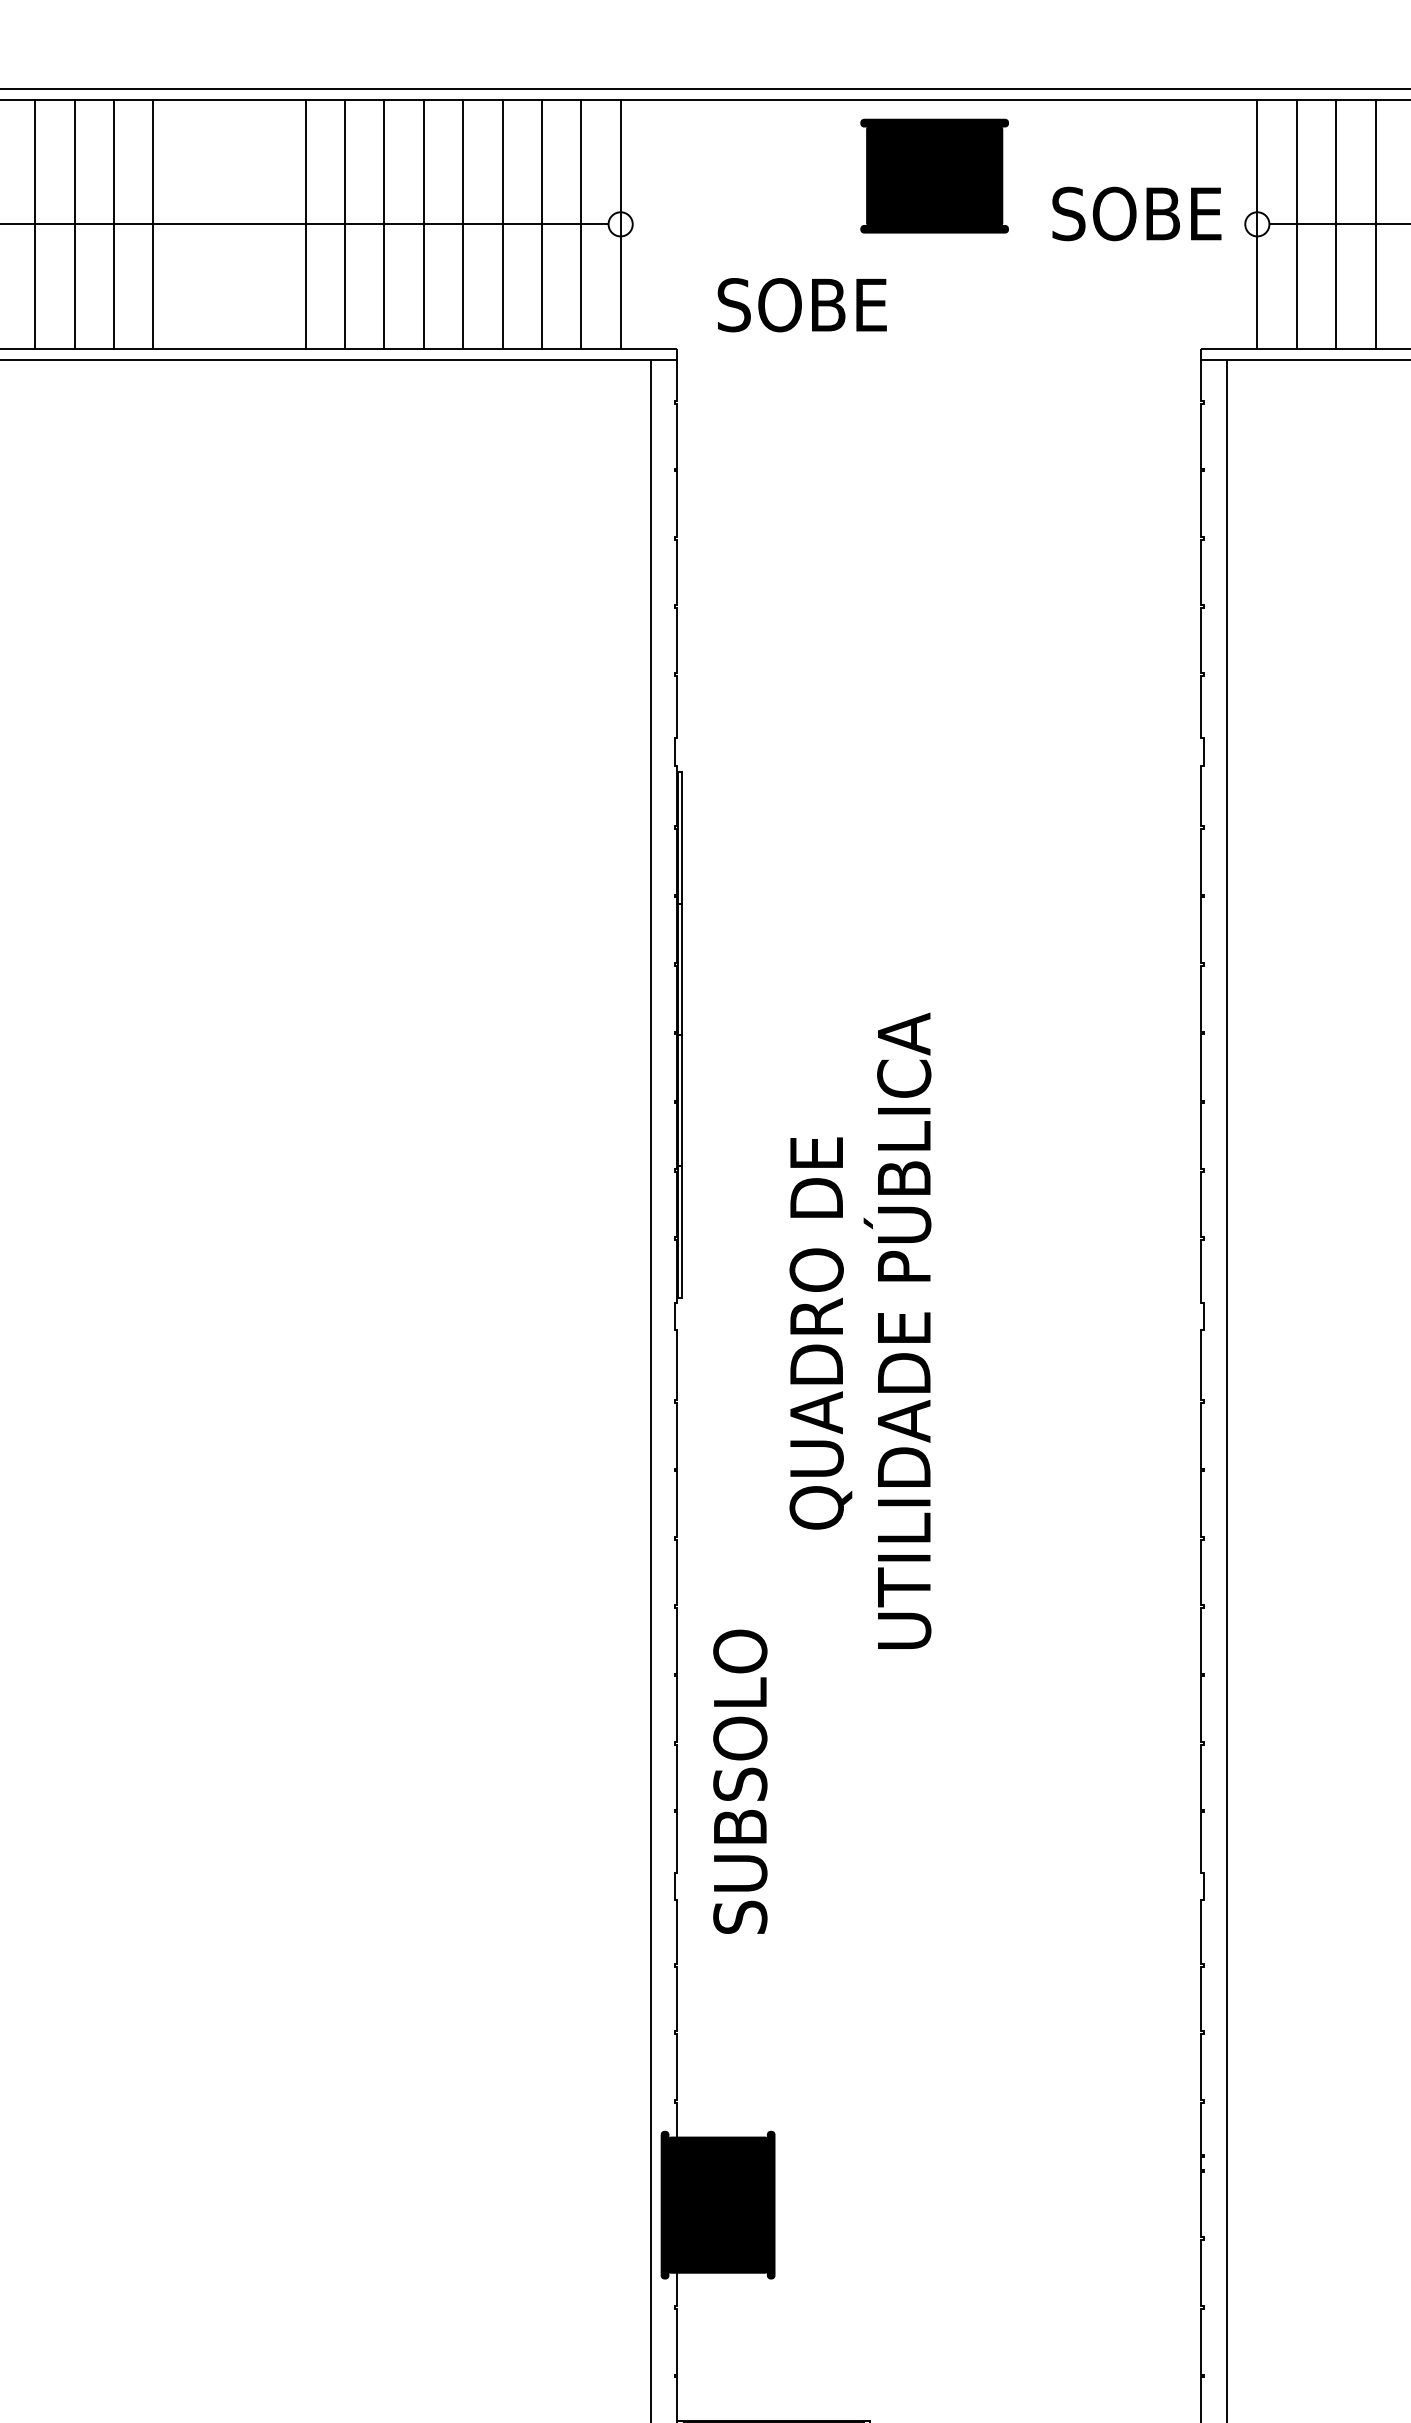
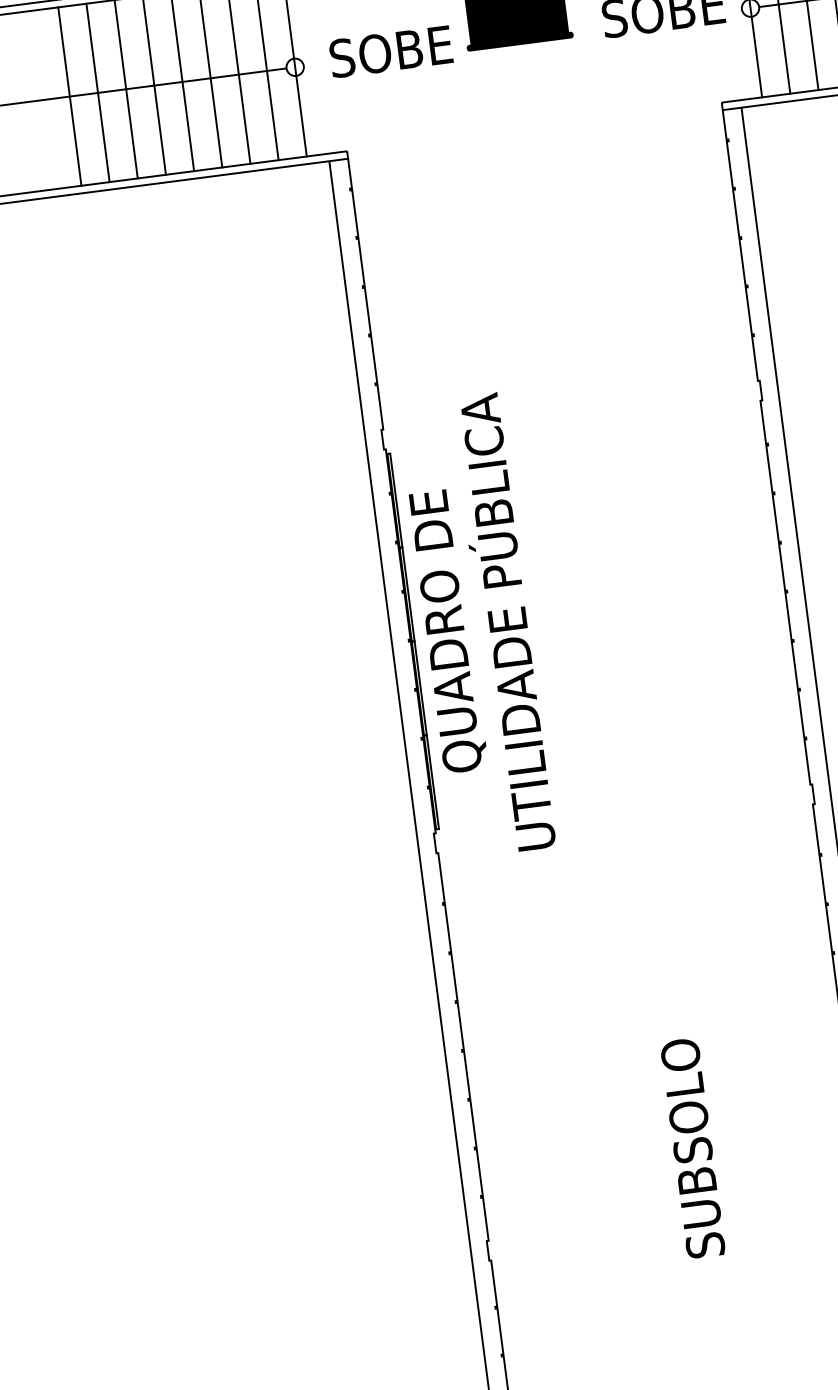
text: (801, 305) -> (390, 52), moved
text: (860, 1330) -> (476, 625), moved
text: (740, 1781) -> (692, 1148), moved

